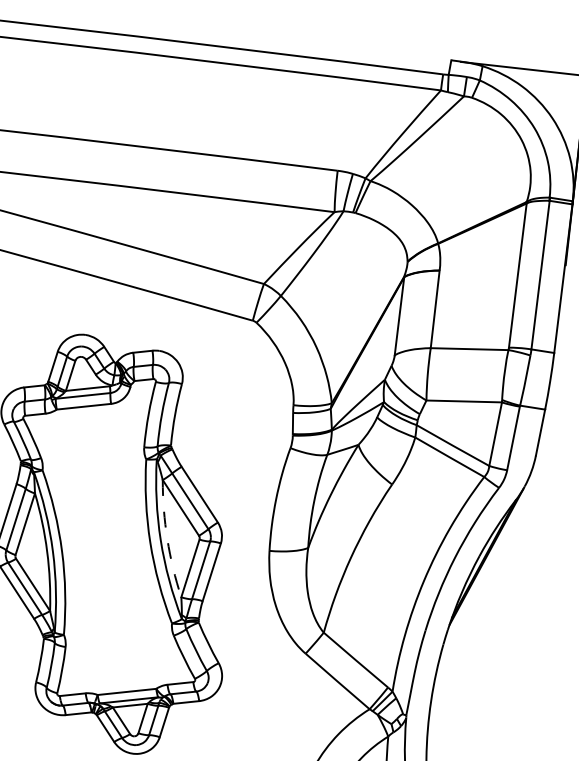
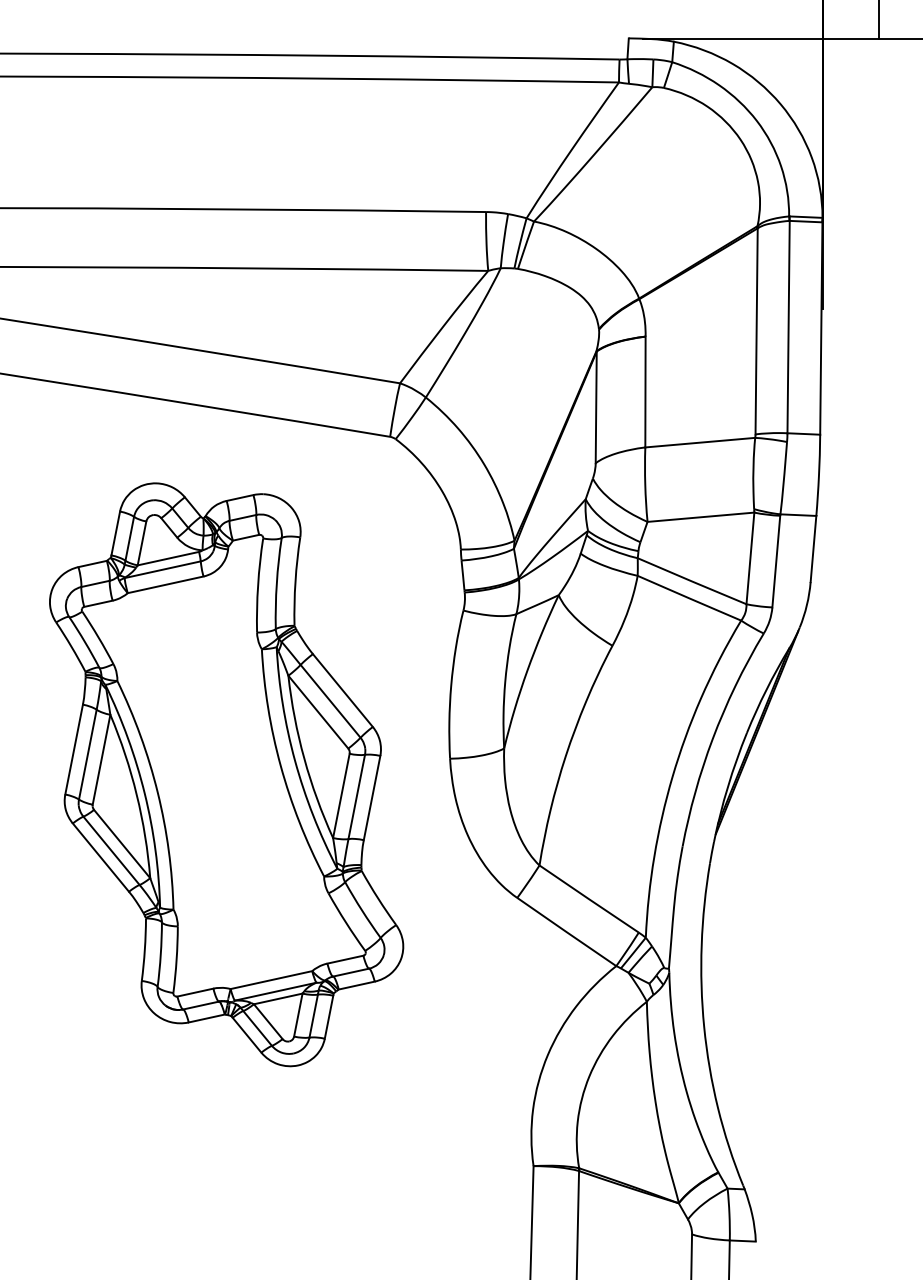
arc: (167, 539) -> (304, 758), dashed -> solid

